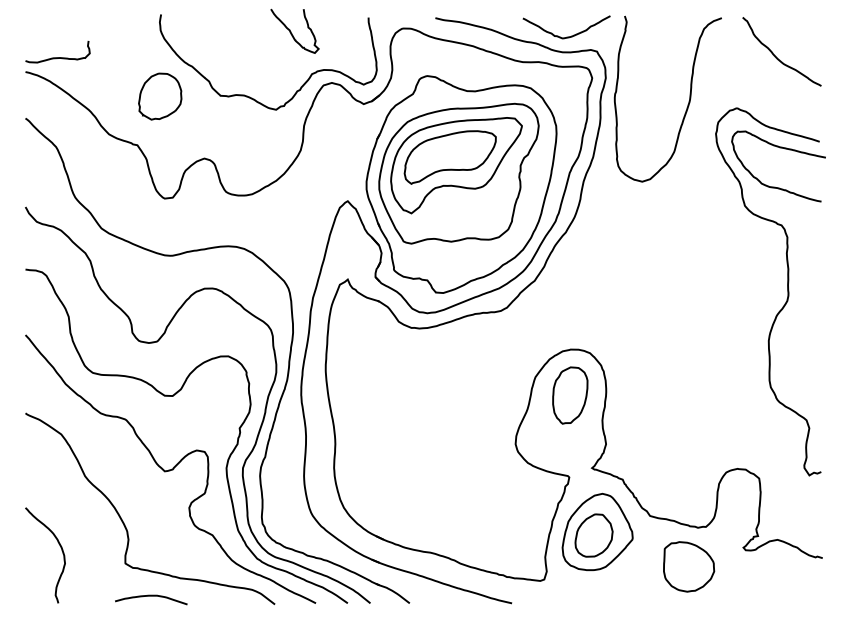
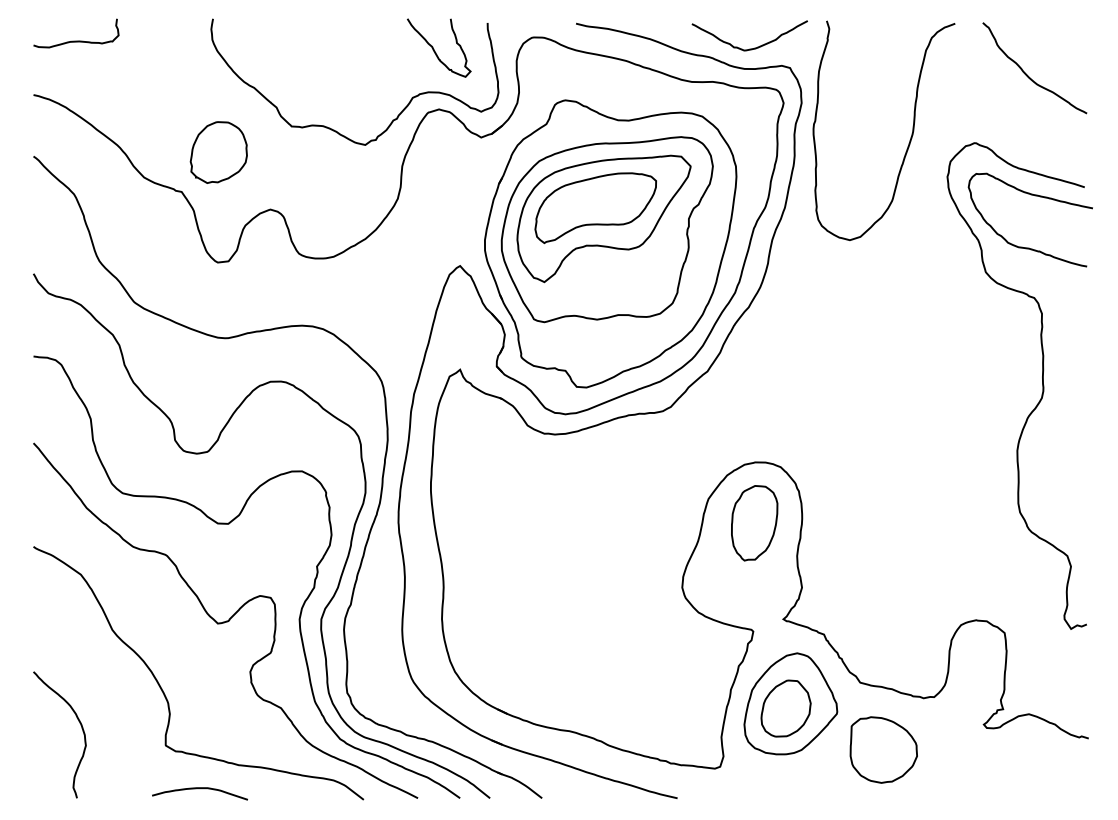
curve: (291, 32) -> (434, 49), moved
curve: (57, 57) -> (76, 40), moved
part: (159, 96) -> (218, 152), moved
part: (688, 566) -> (883, 749), moved

